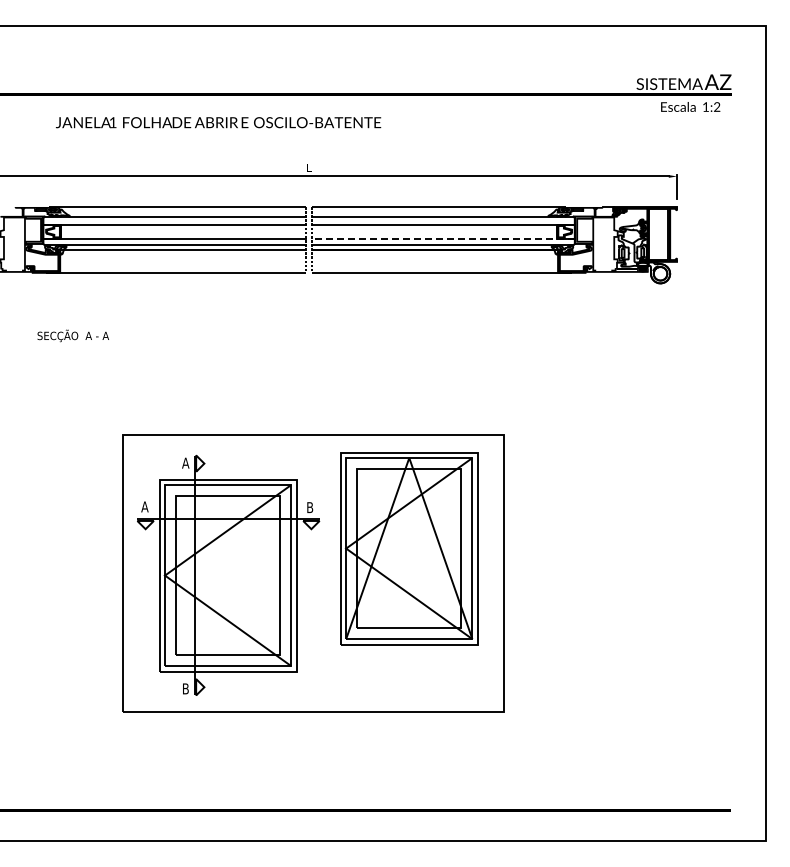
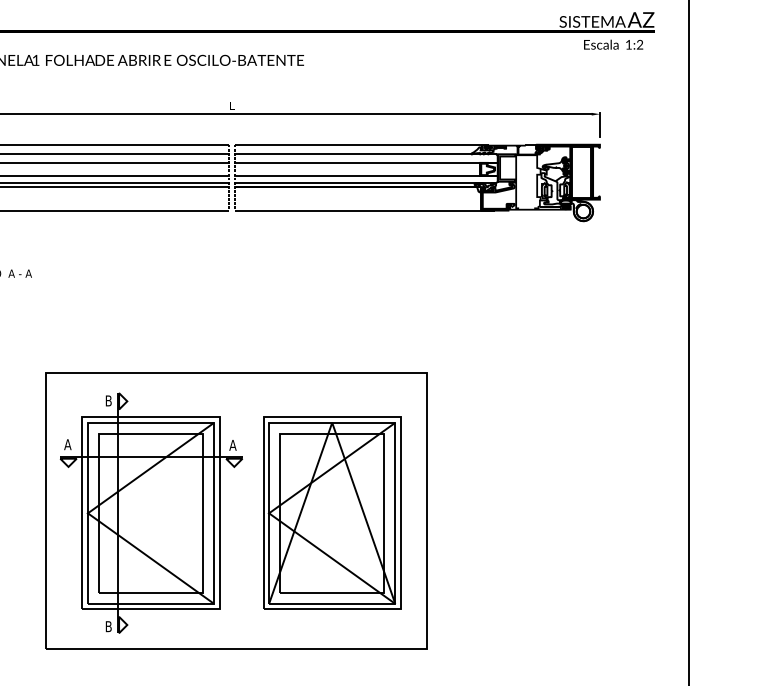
line: (442, 238) -> (365, 176), dashed -> solid
text: (185, 462) -> (108, 400), A -> B
text: (309, 507) -> (232, 445), B -> A
part: (409, 548) -> (332, 513), moved

